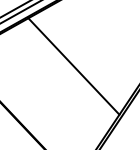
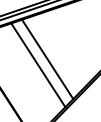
line: (62, 77) -> (38, 65), added

